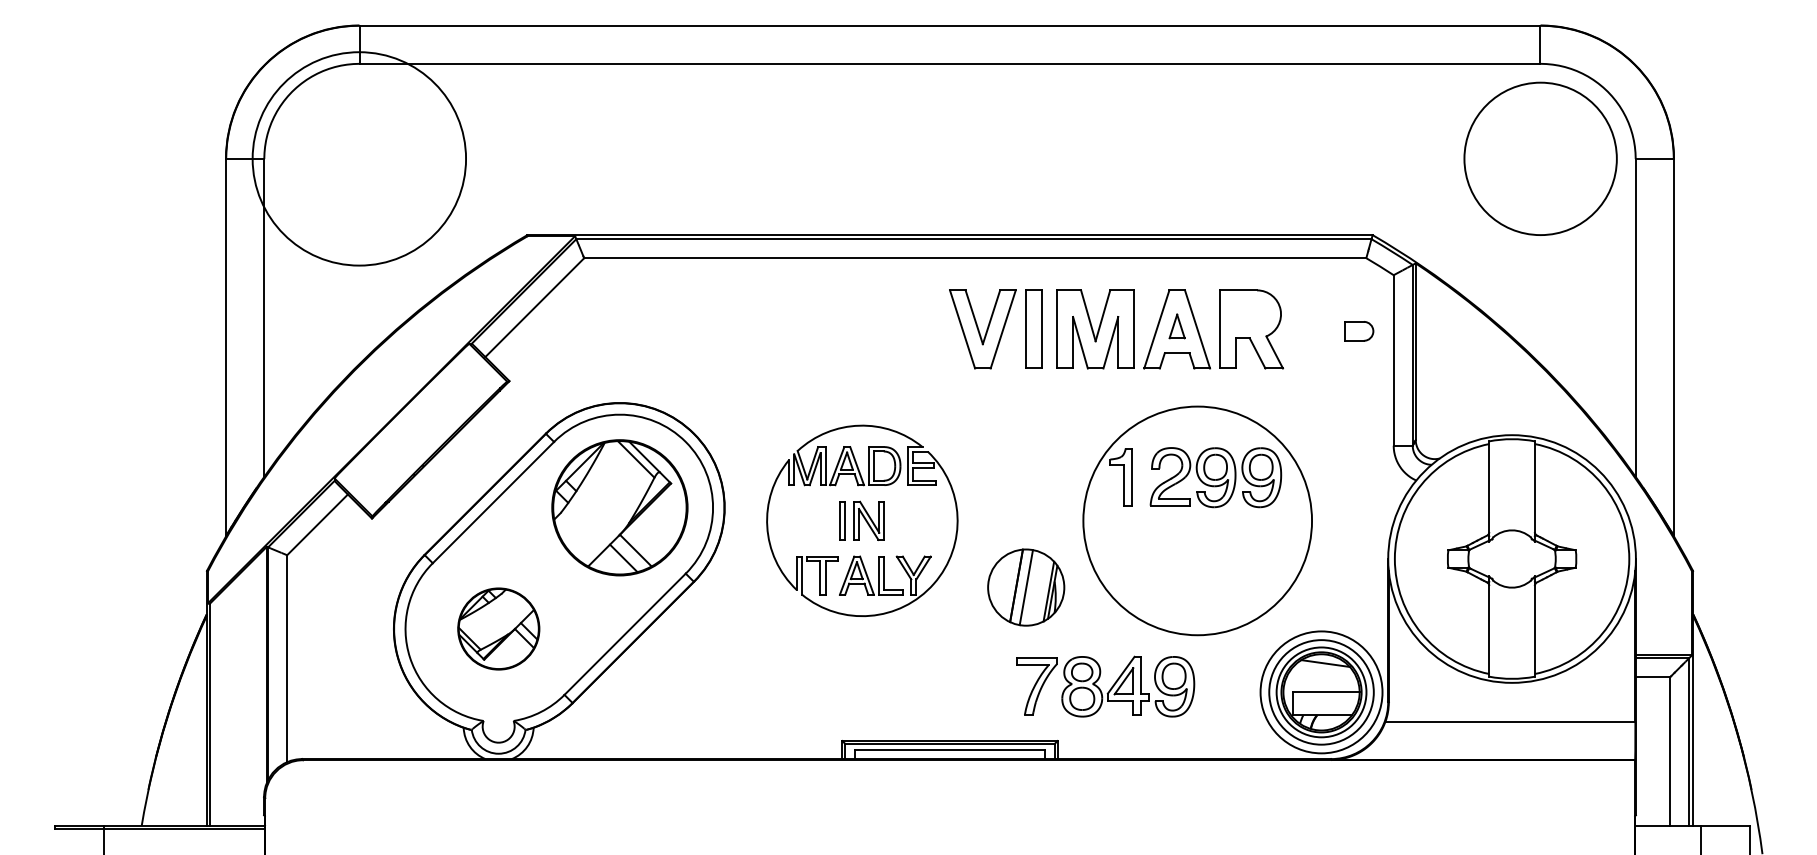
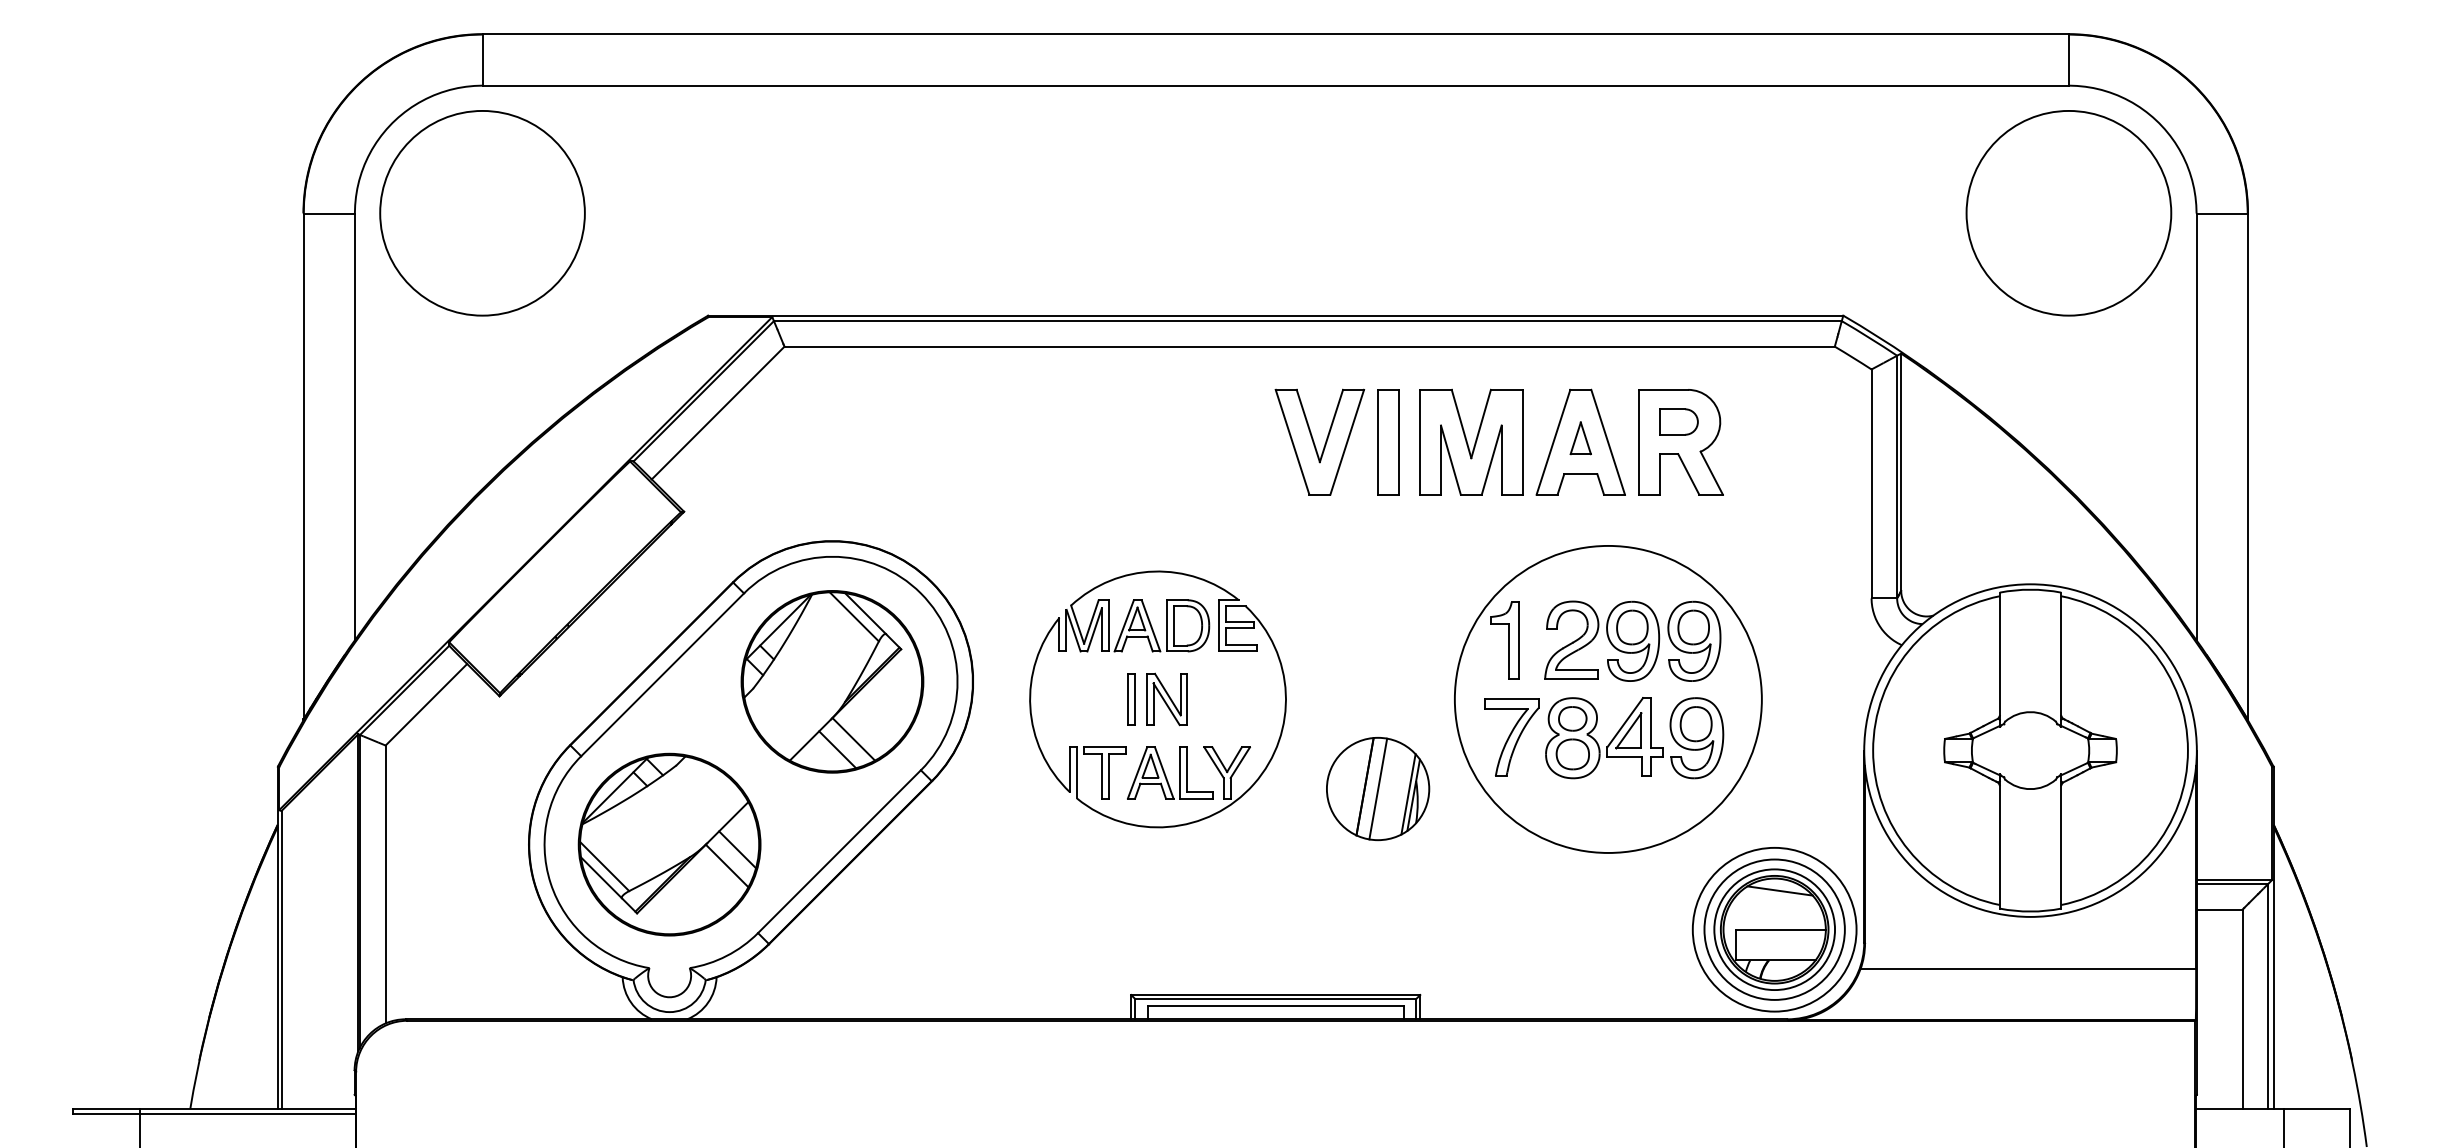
circle: (359, 158) -> (482, 212), size x0.71
part: (1359, 331) -> (1679, 422), moved
part: (498, 628) -> (669, 843), size x1.67
part: (1105, 686) -> (1604, 737), moved

